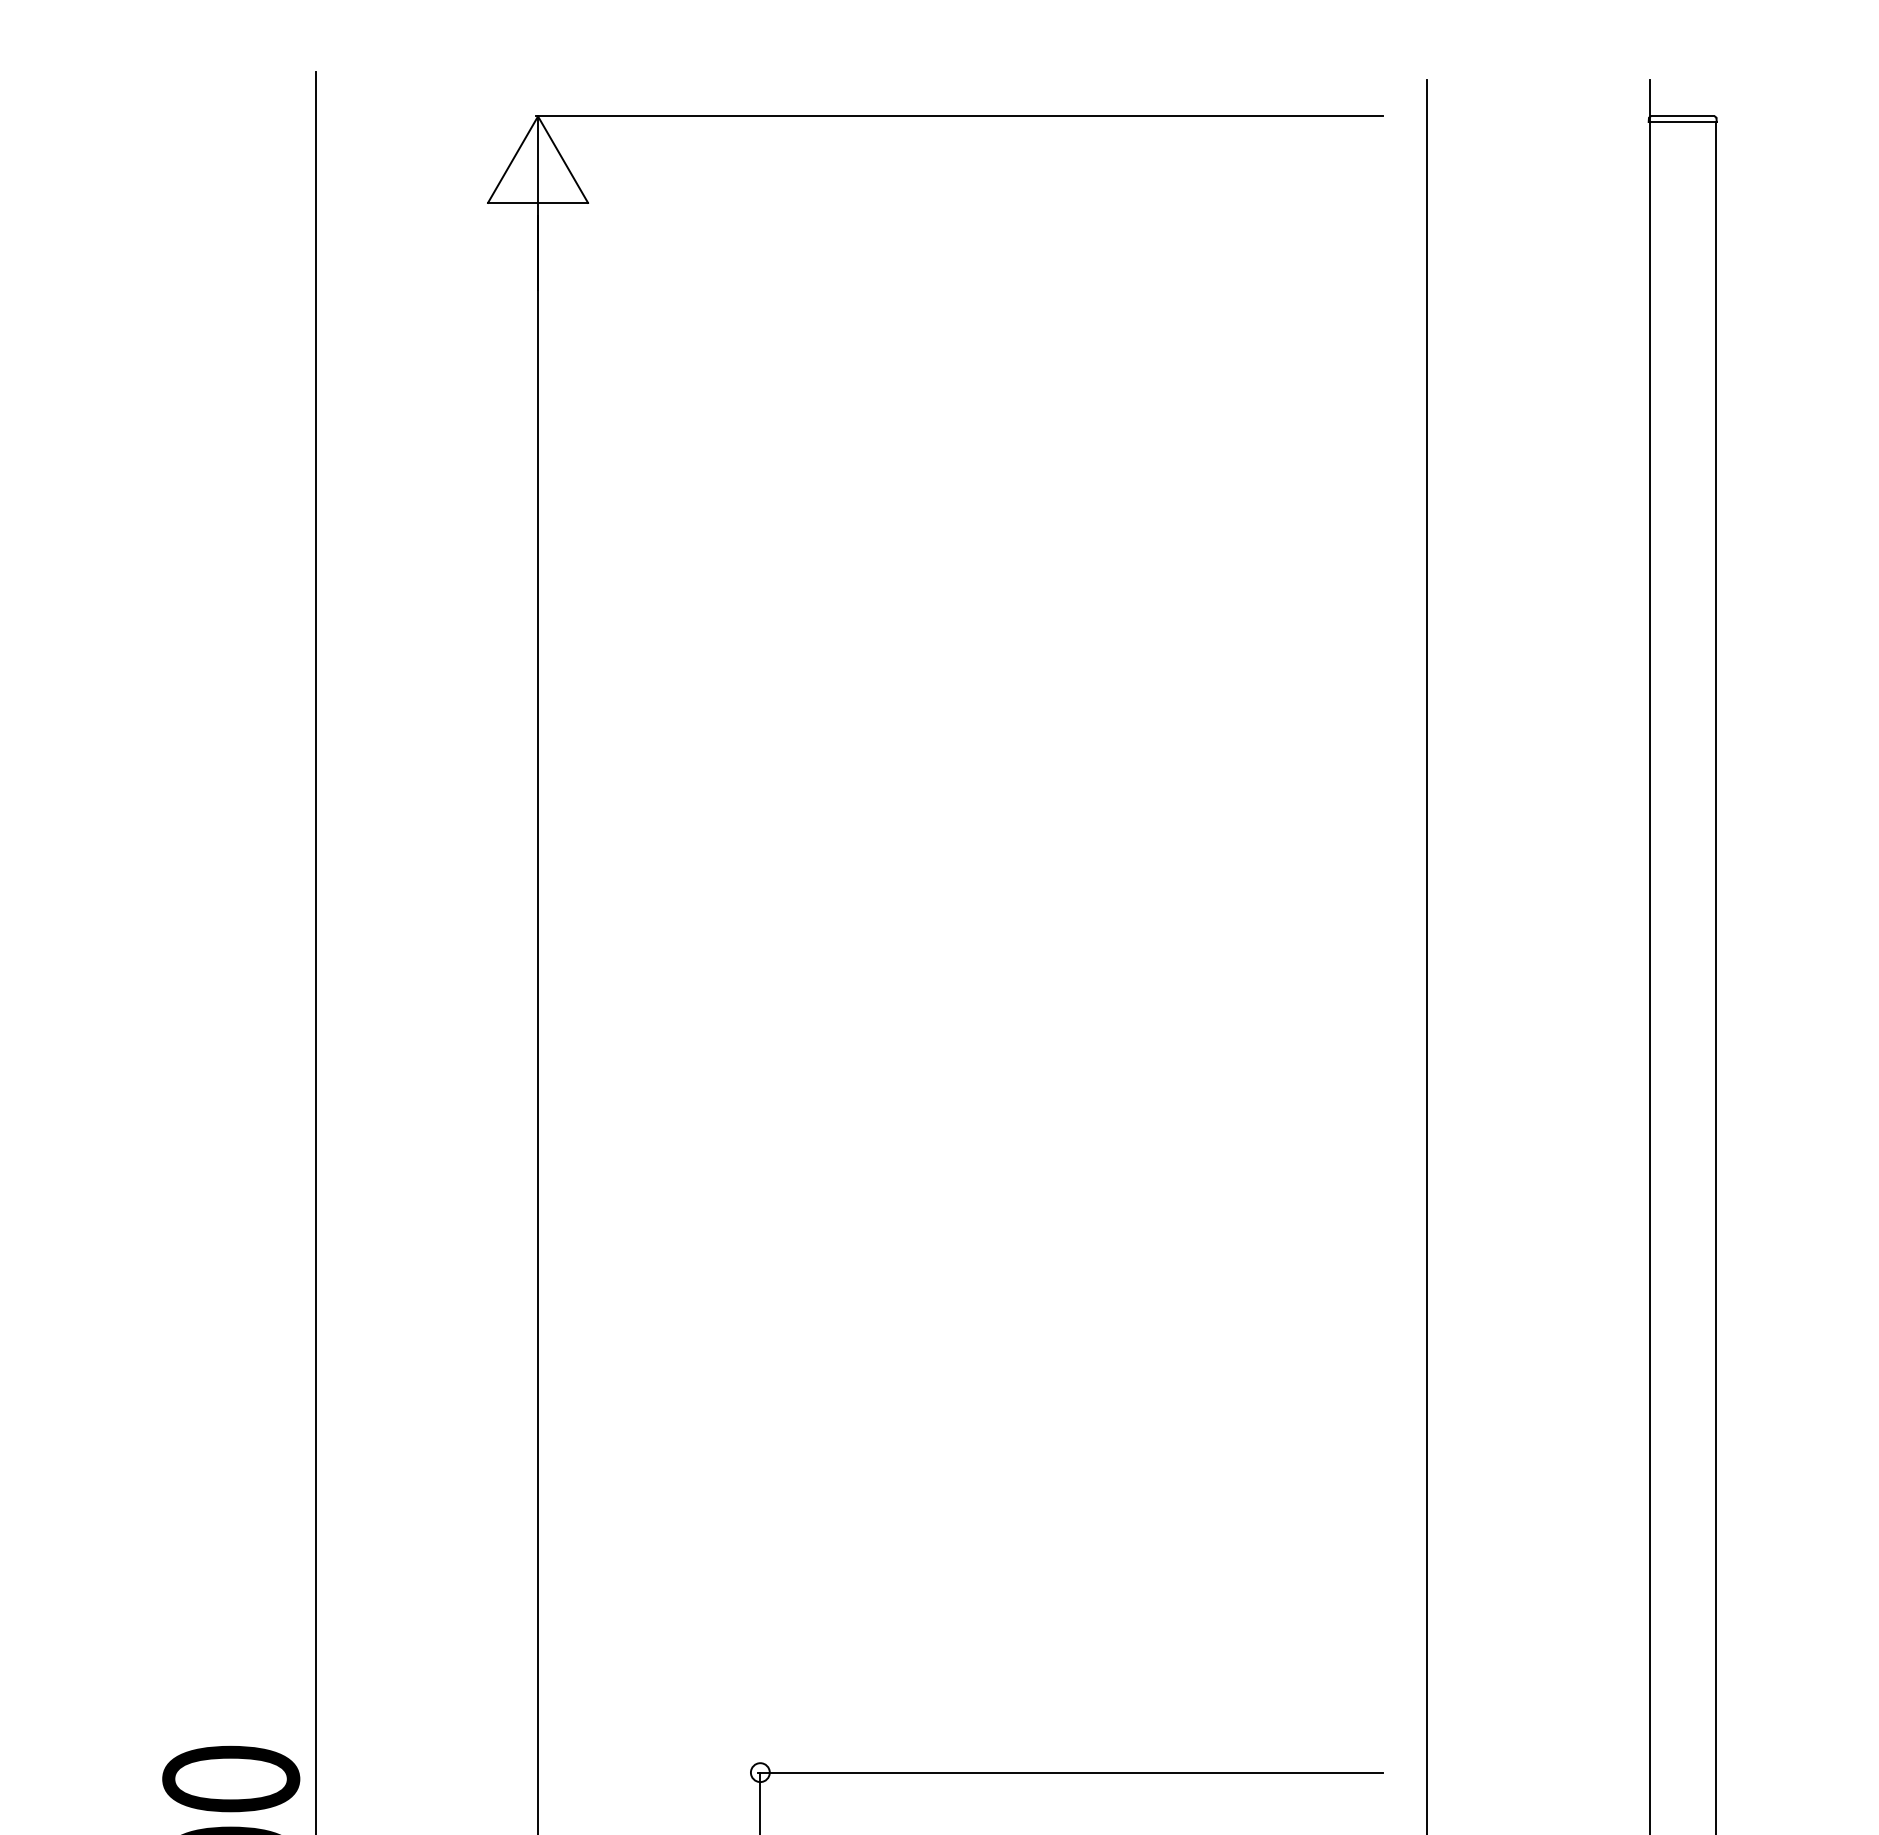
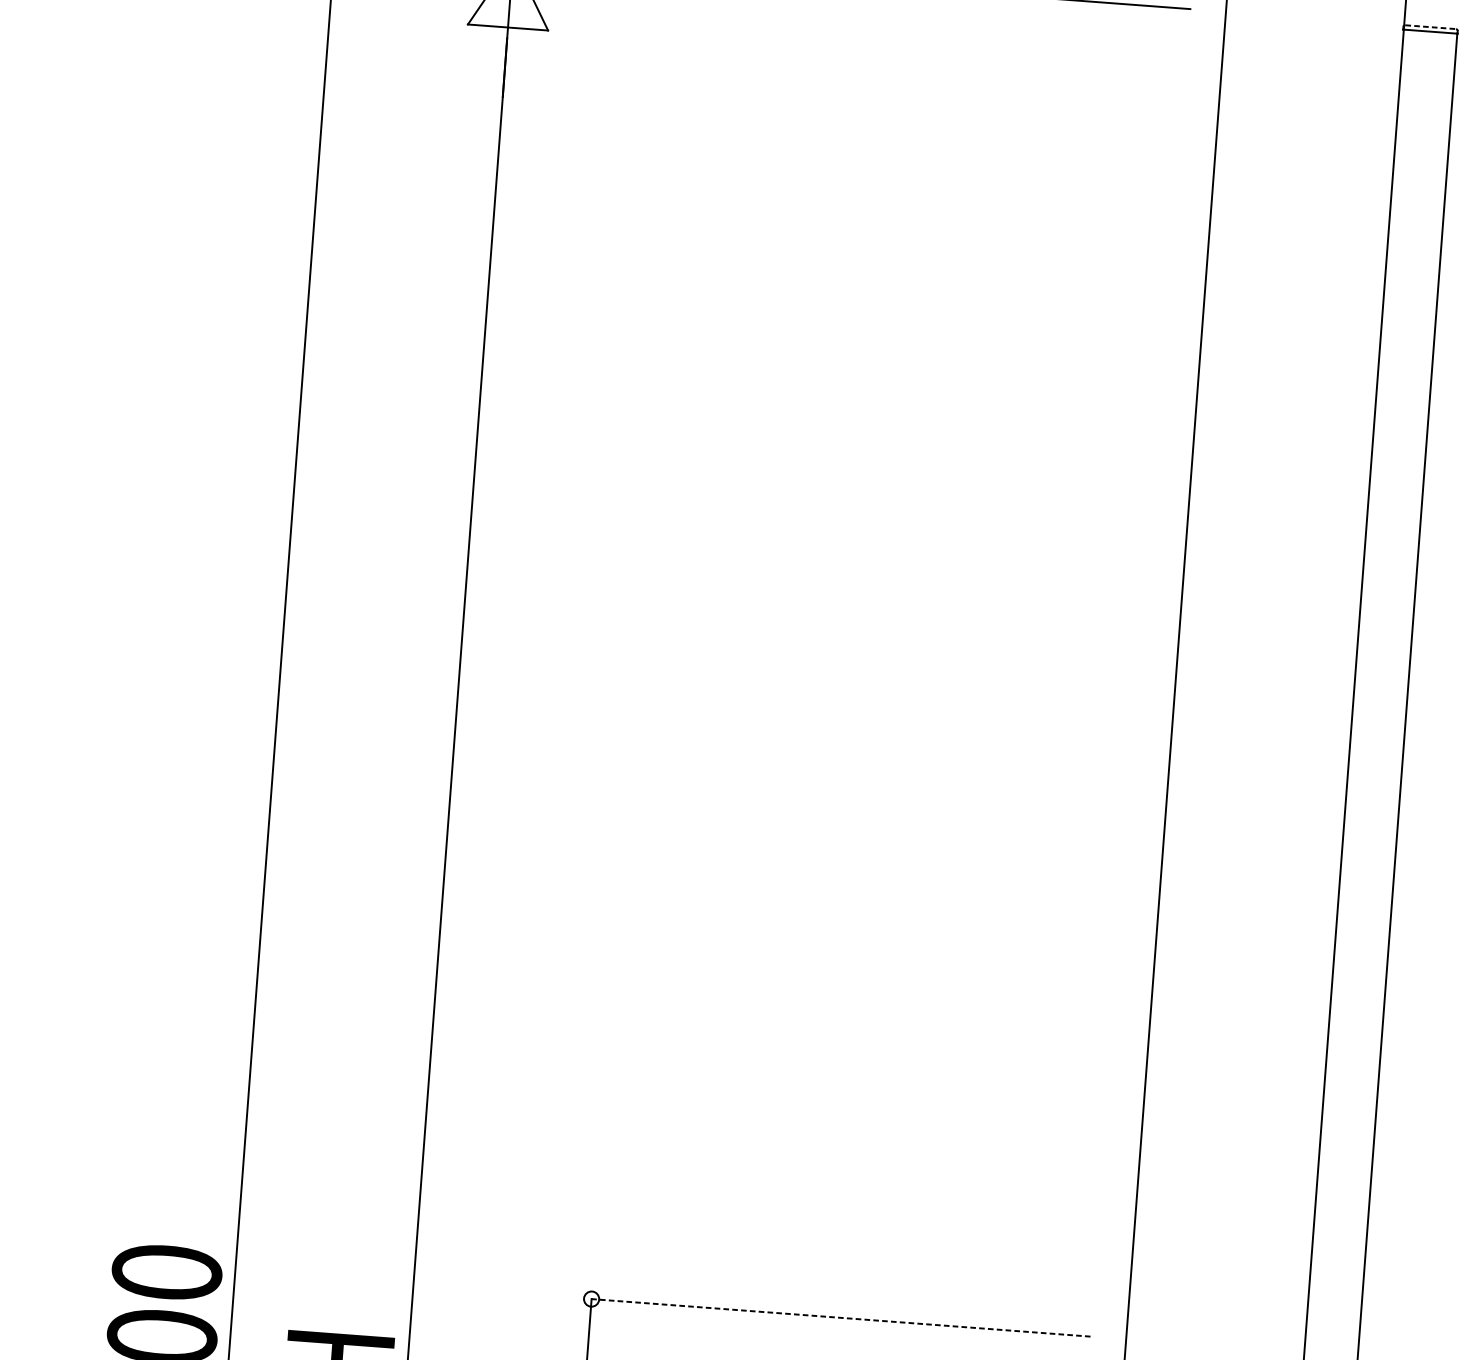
line: (1682, 116) -> (1430, 27), solid -> dashed
line: (1069, 1772) -> (839, 1317), solid -> dashed

